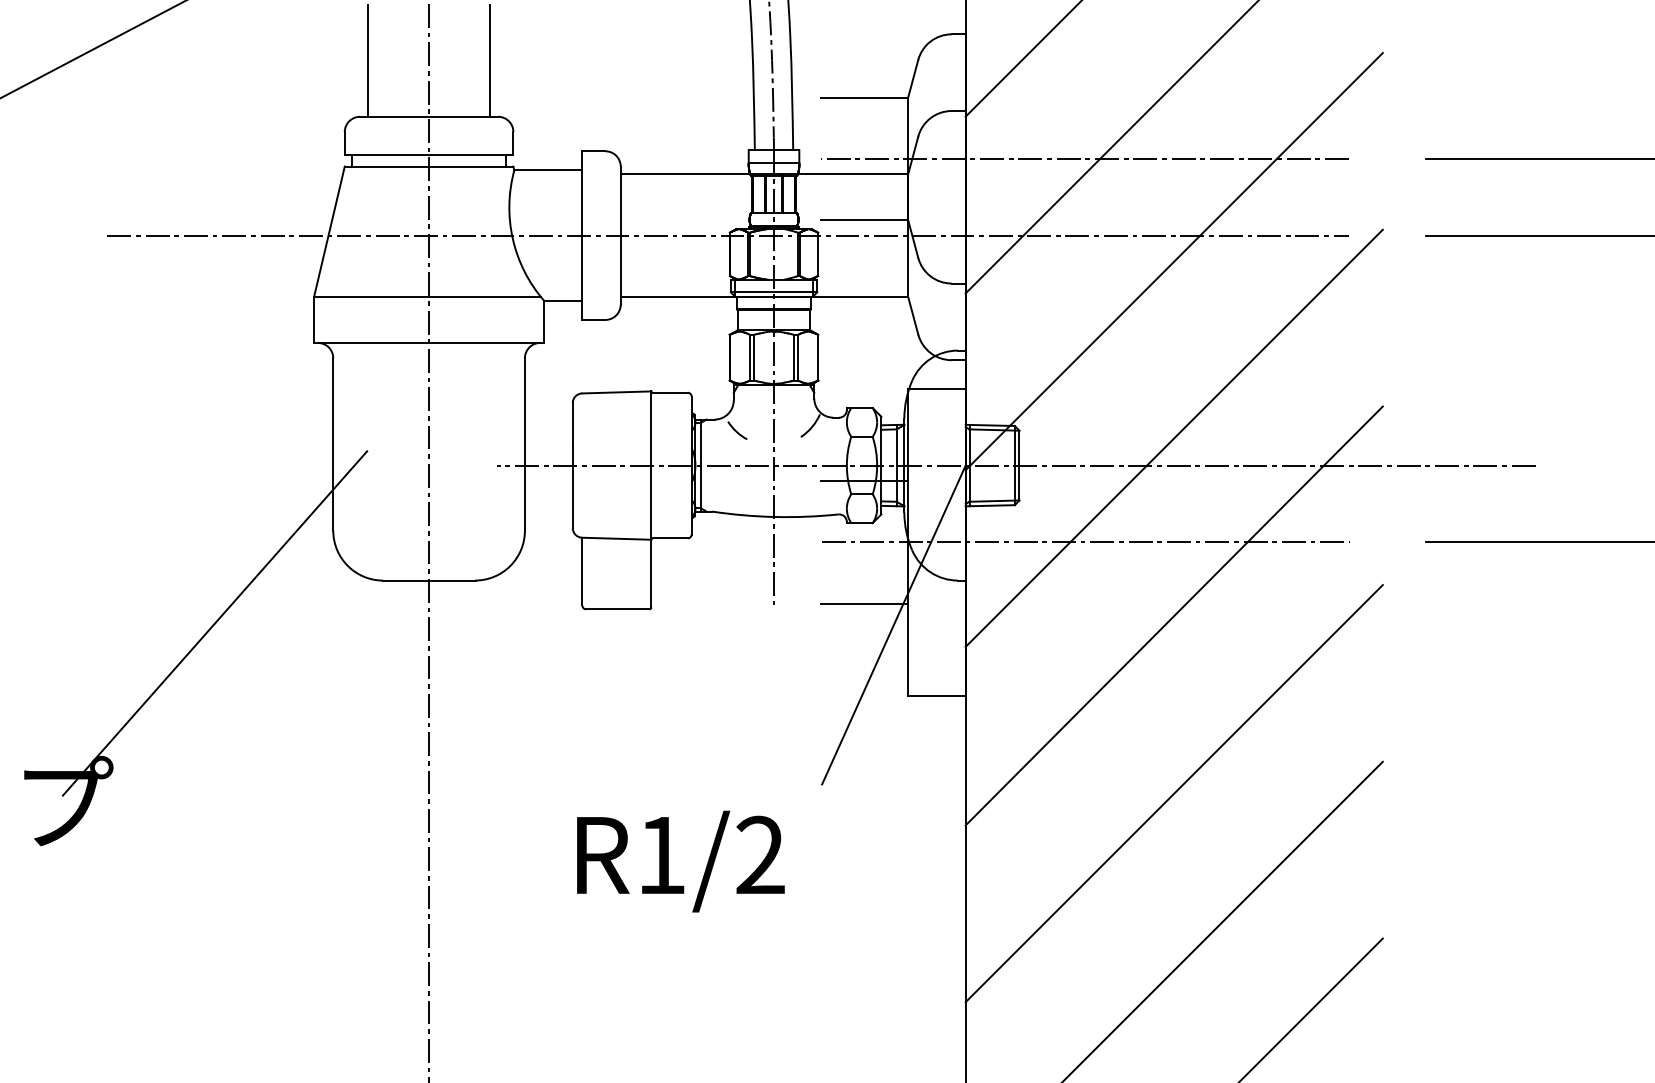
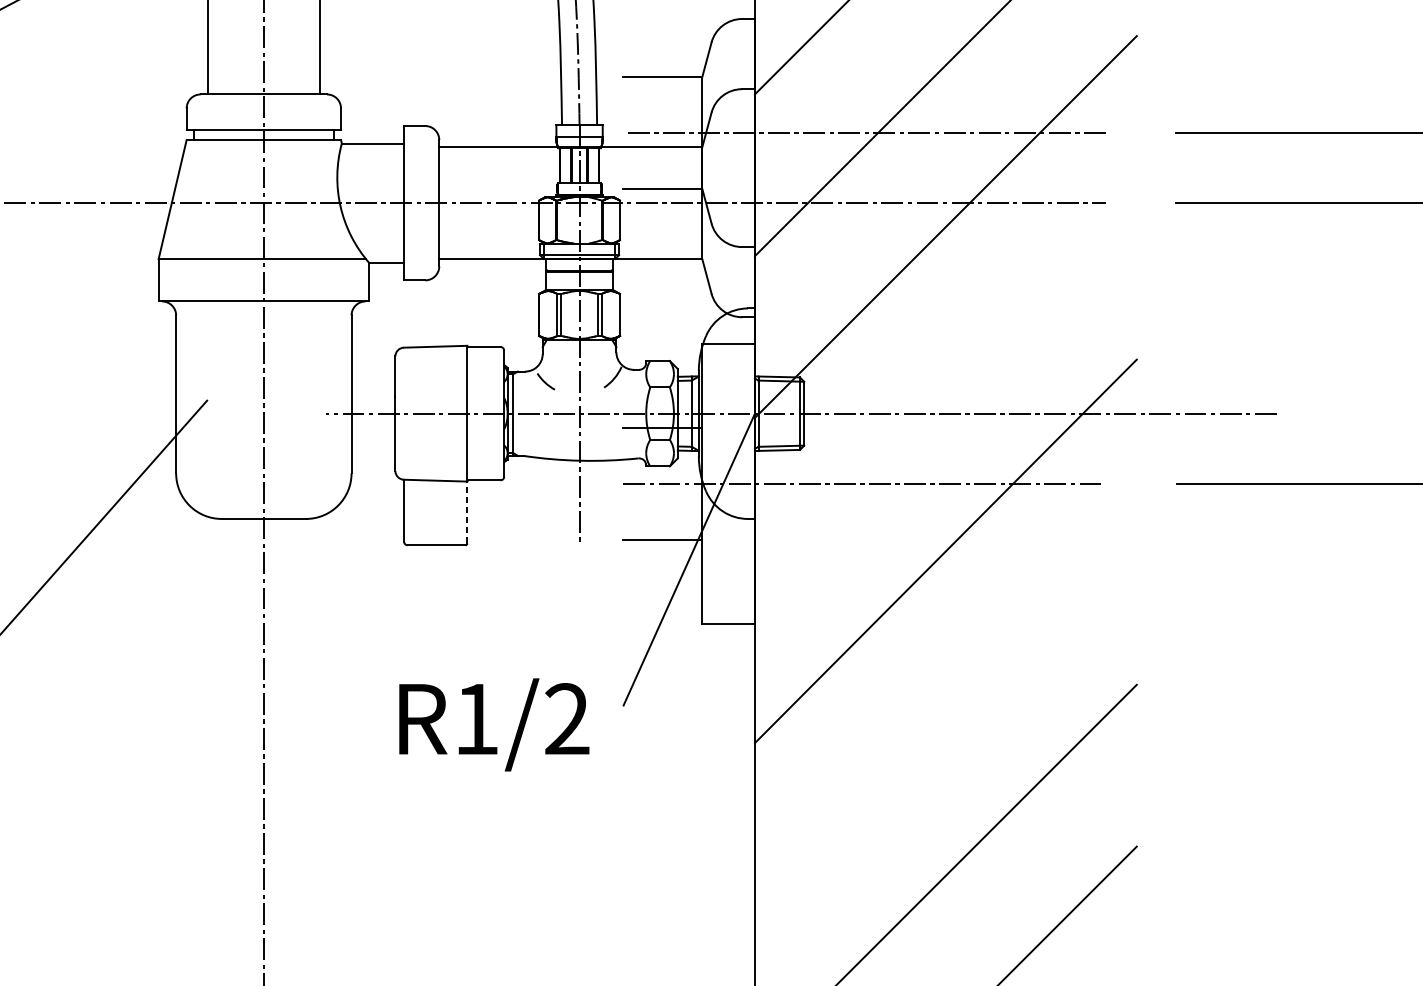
line: (1173, 437) -> (945, 387), removed
line: (651, 573) -> (467, 512), solid -> dashed
line: (1173, 793) -> (945, 713), removed
text: (680, 861) -> (493, 724), moved

